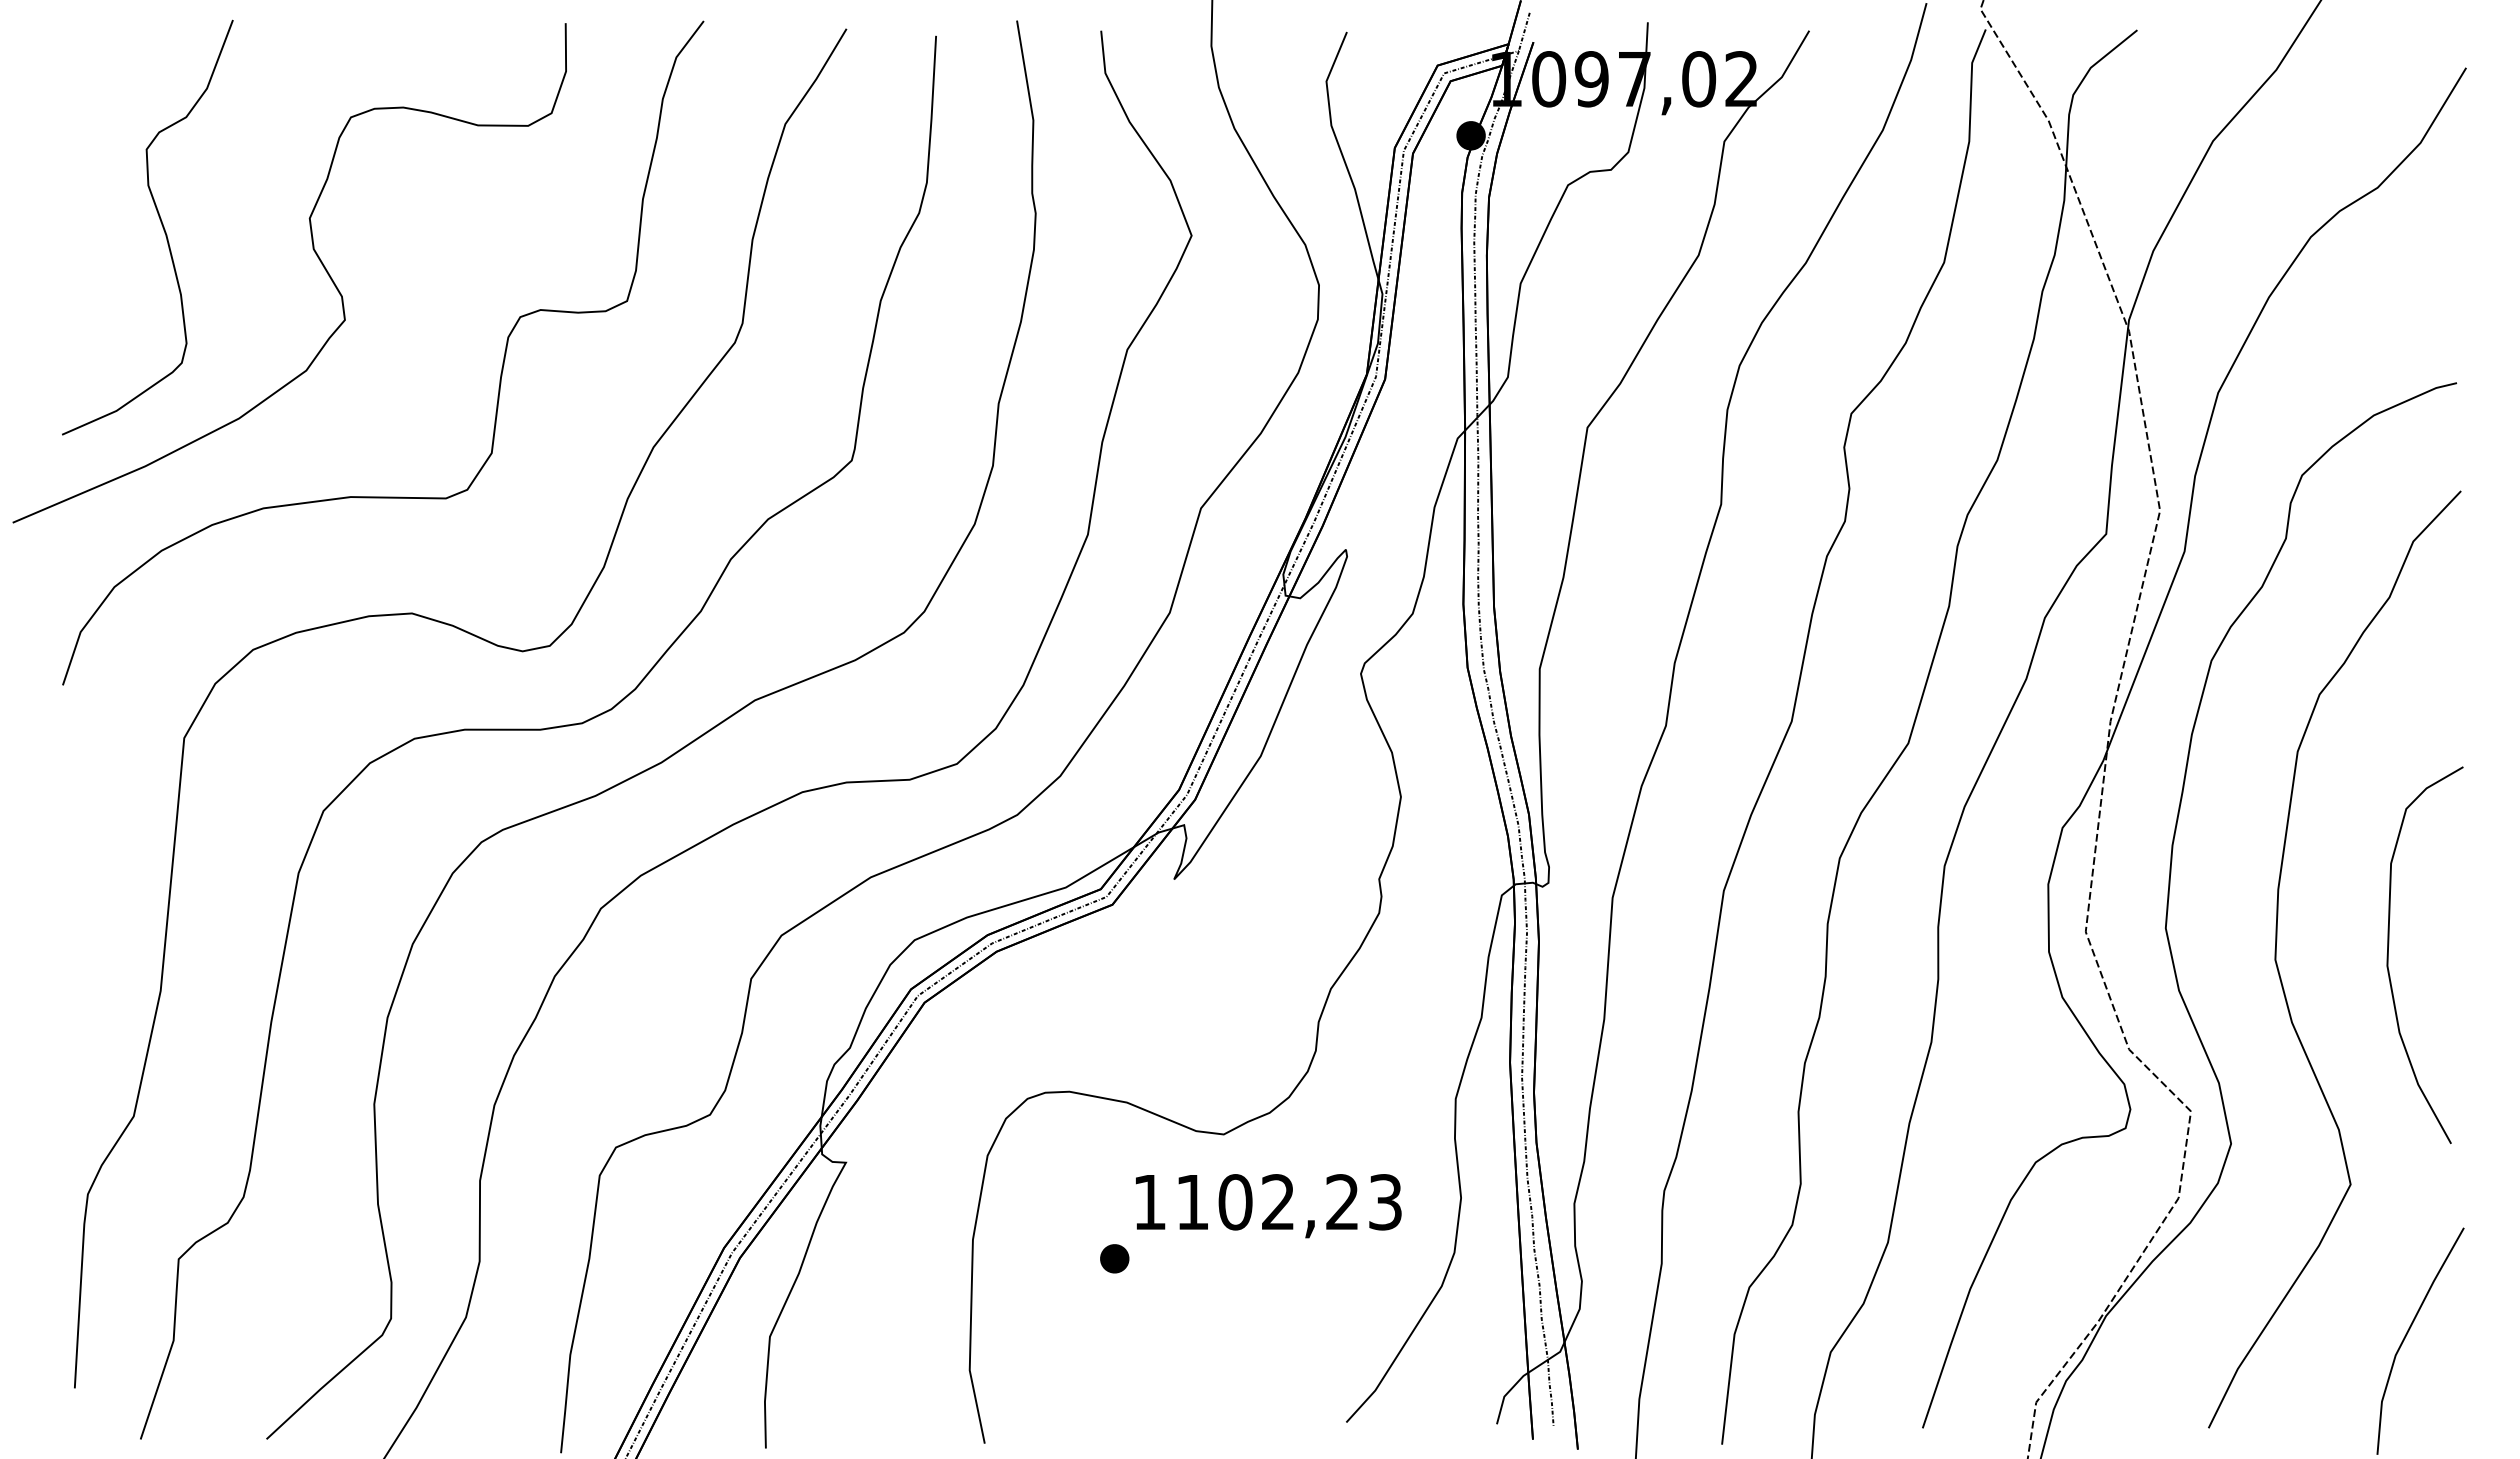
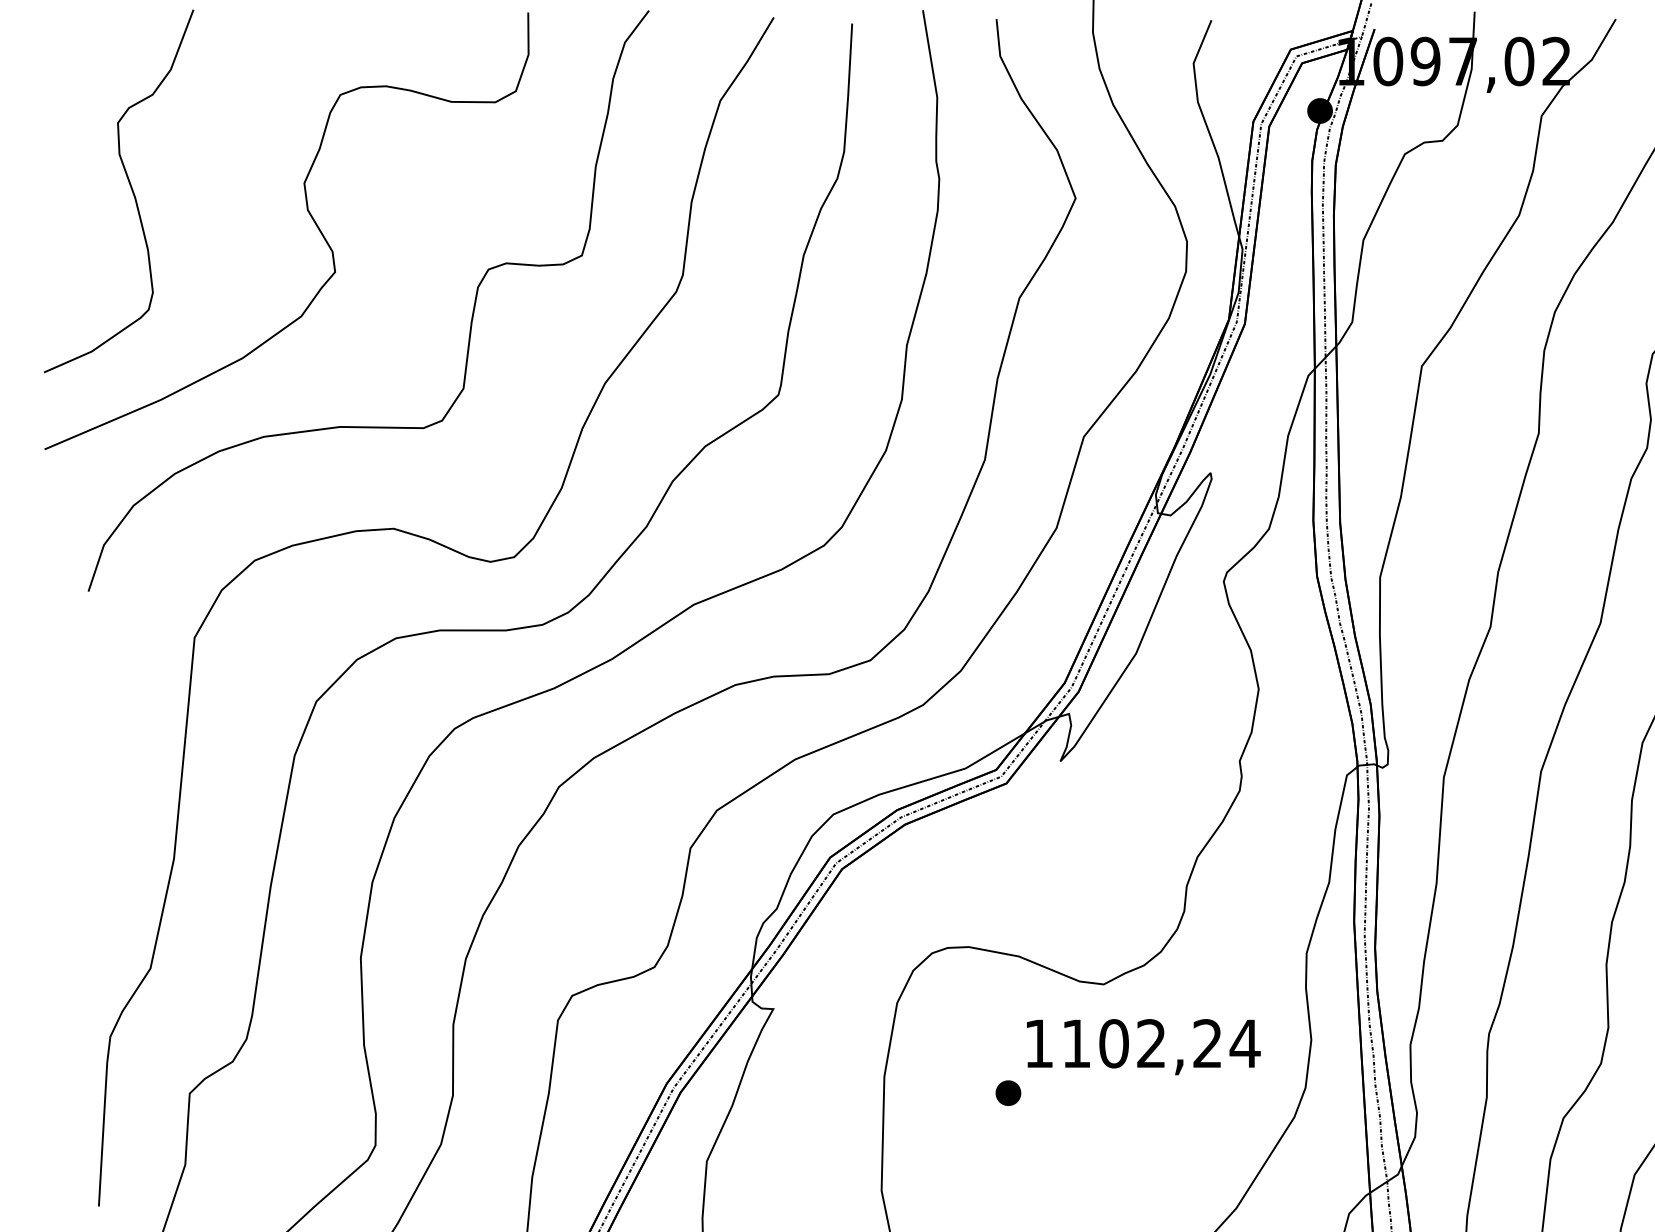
curve: (160, 222) -> (130, 186), moved
text: (1385, 1202) -> (1245, 1043), 1102,23 -> 1102,24

